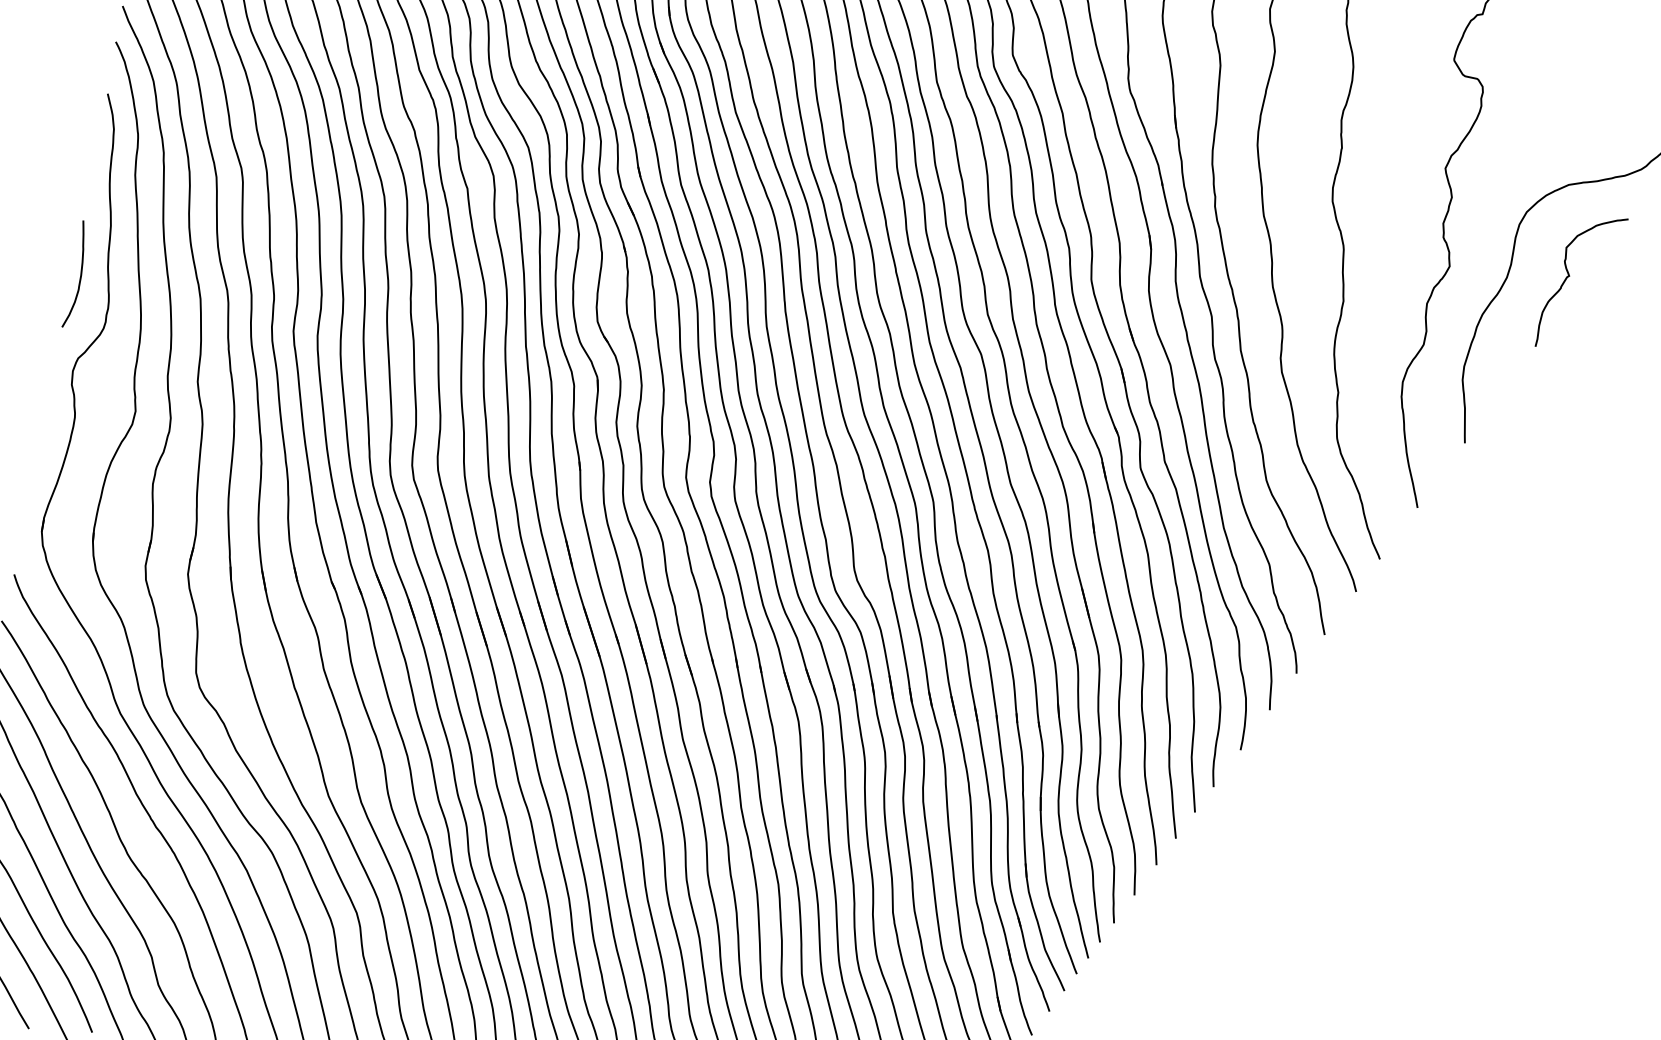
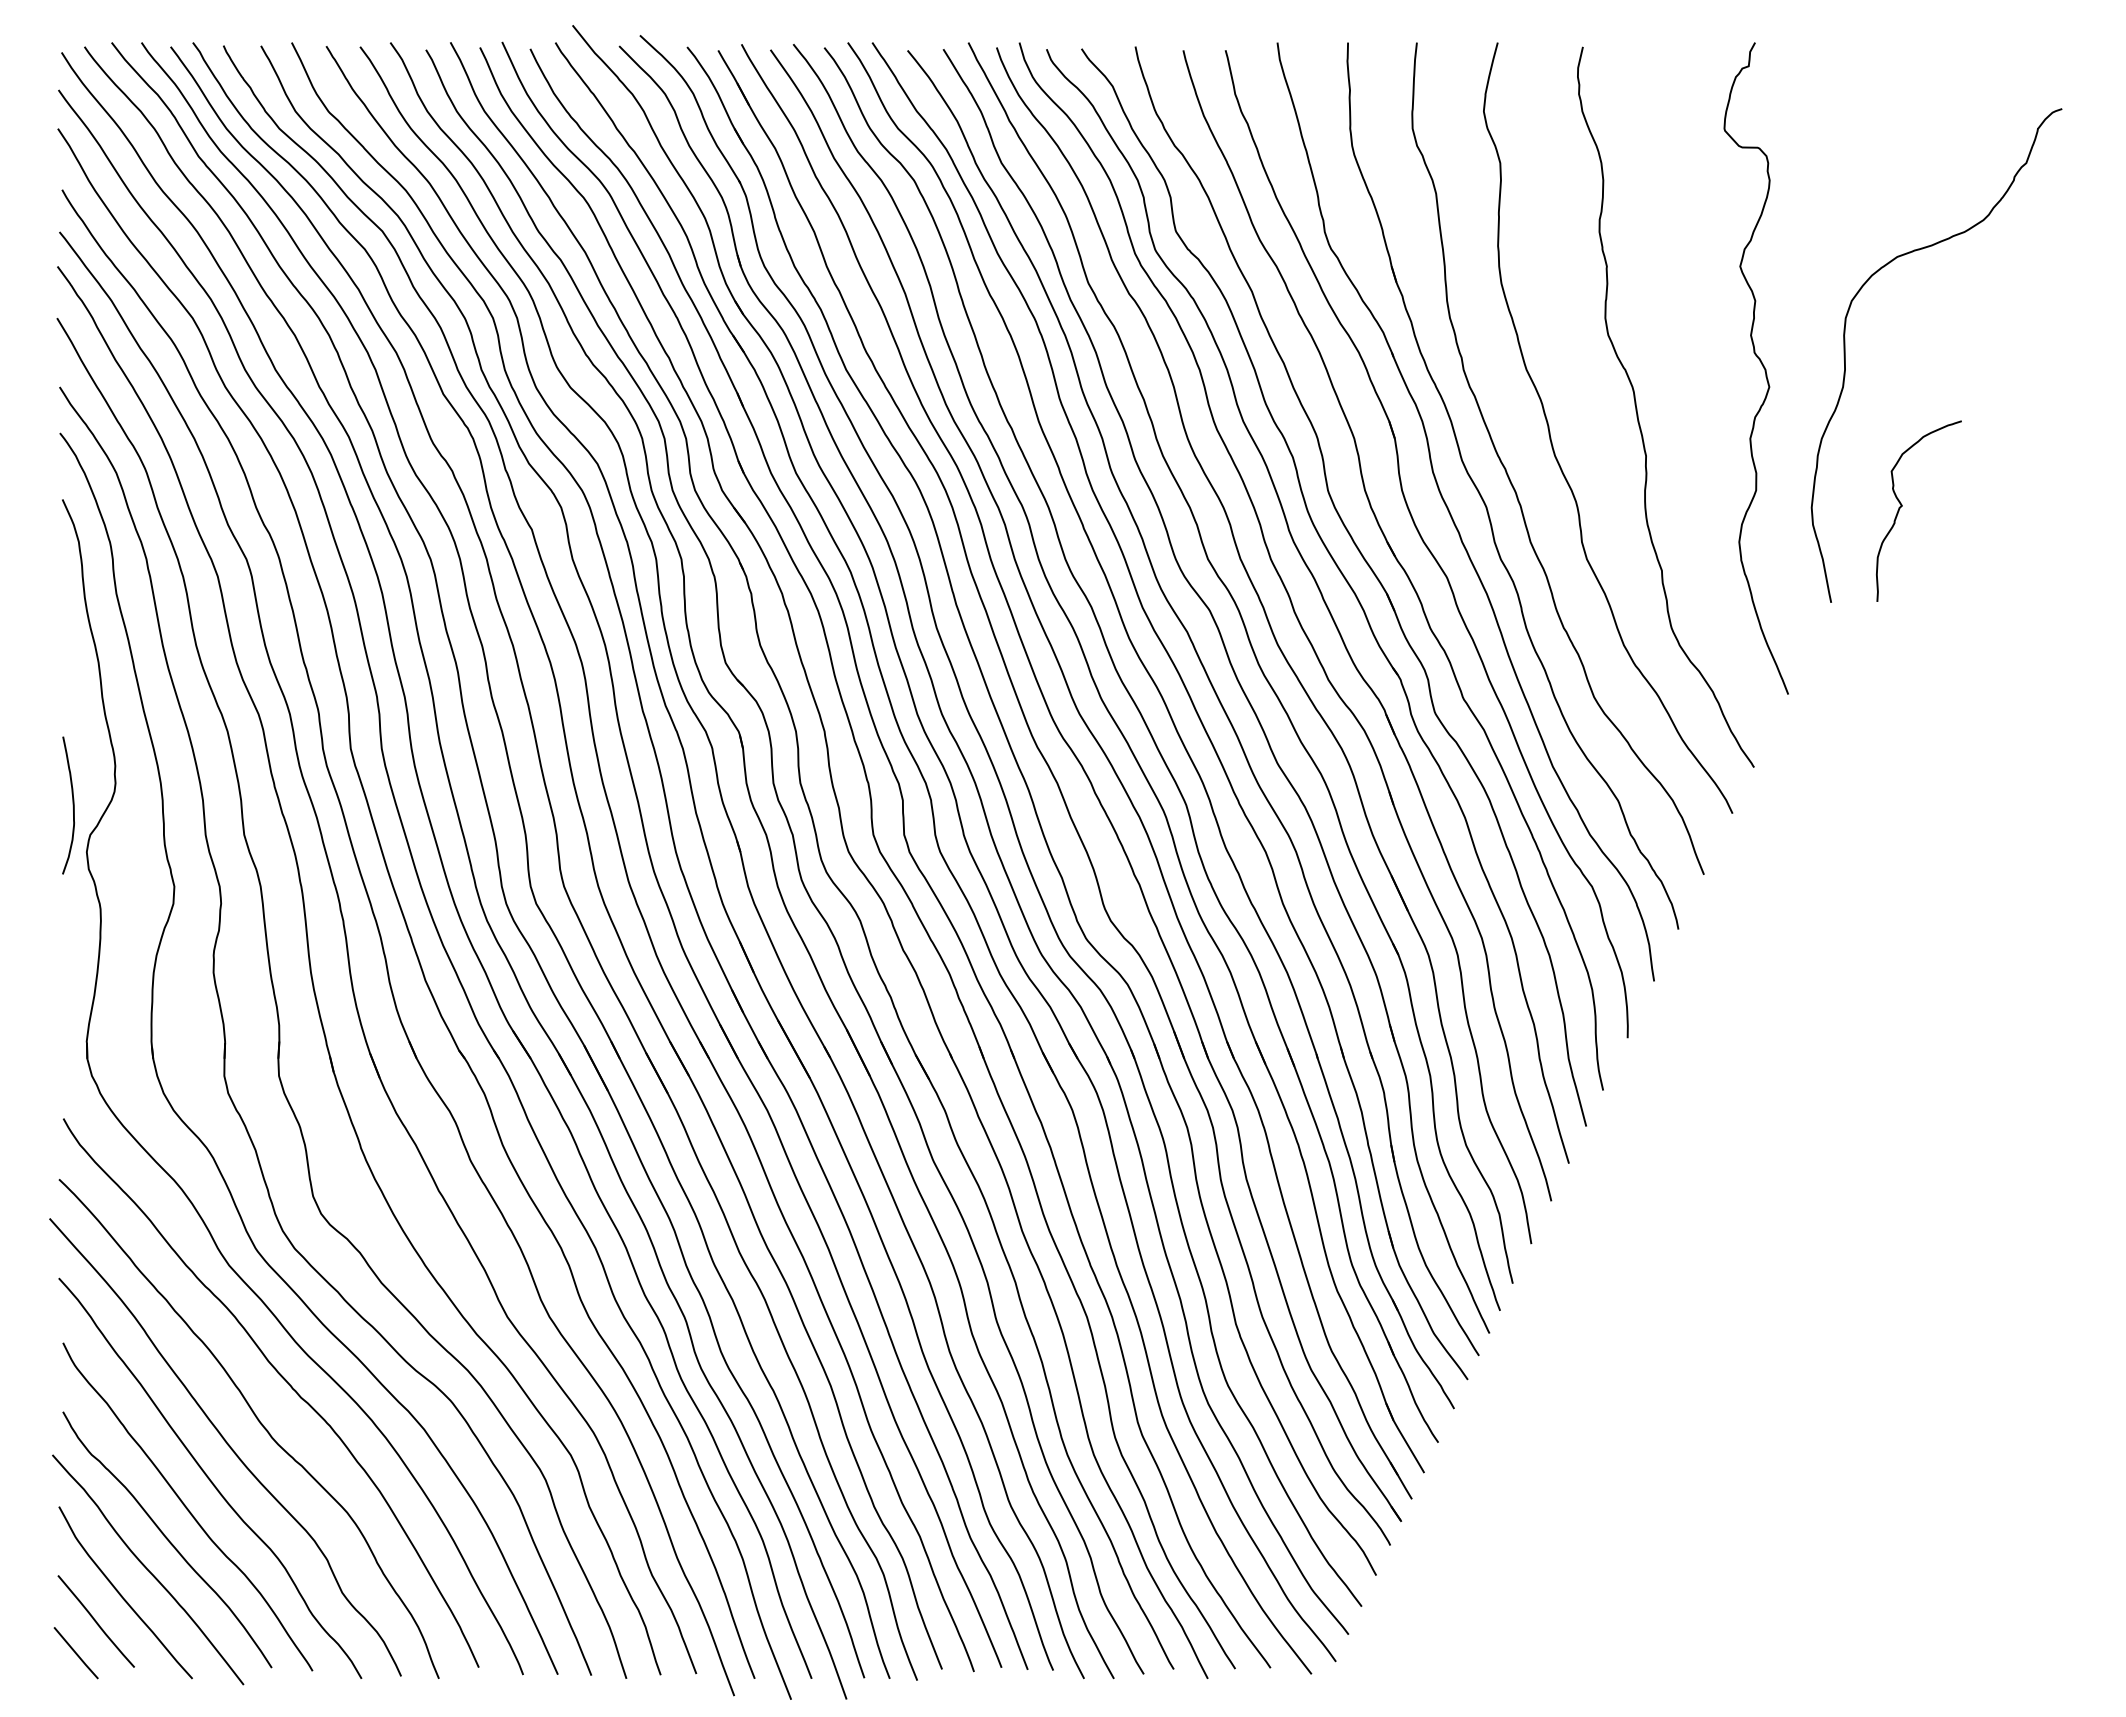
curve: (80, 275) -> (72, 805), moved
curve: (1569, 276) -> (1902, 506), moved

